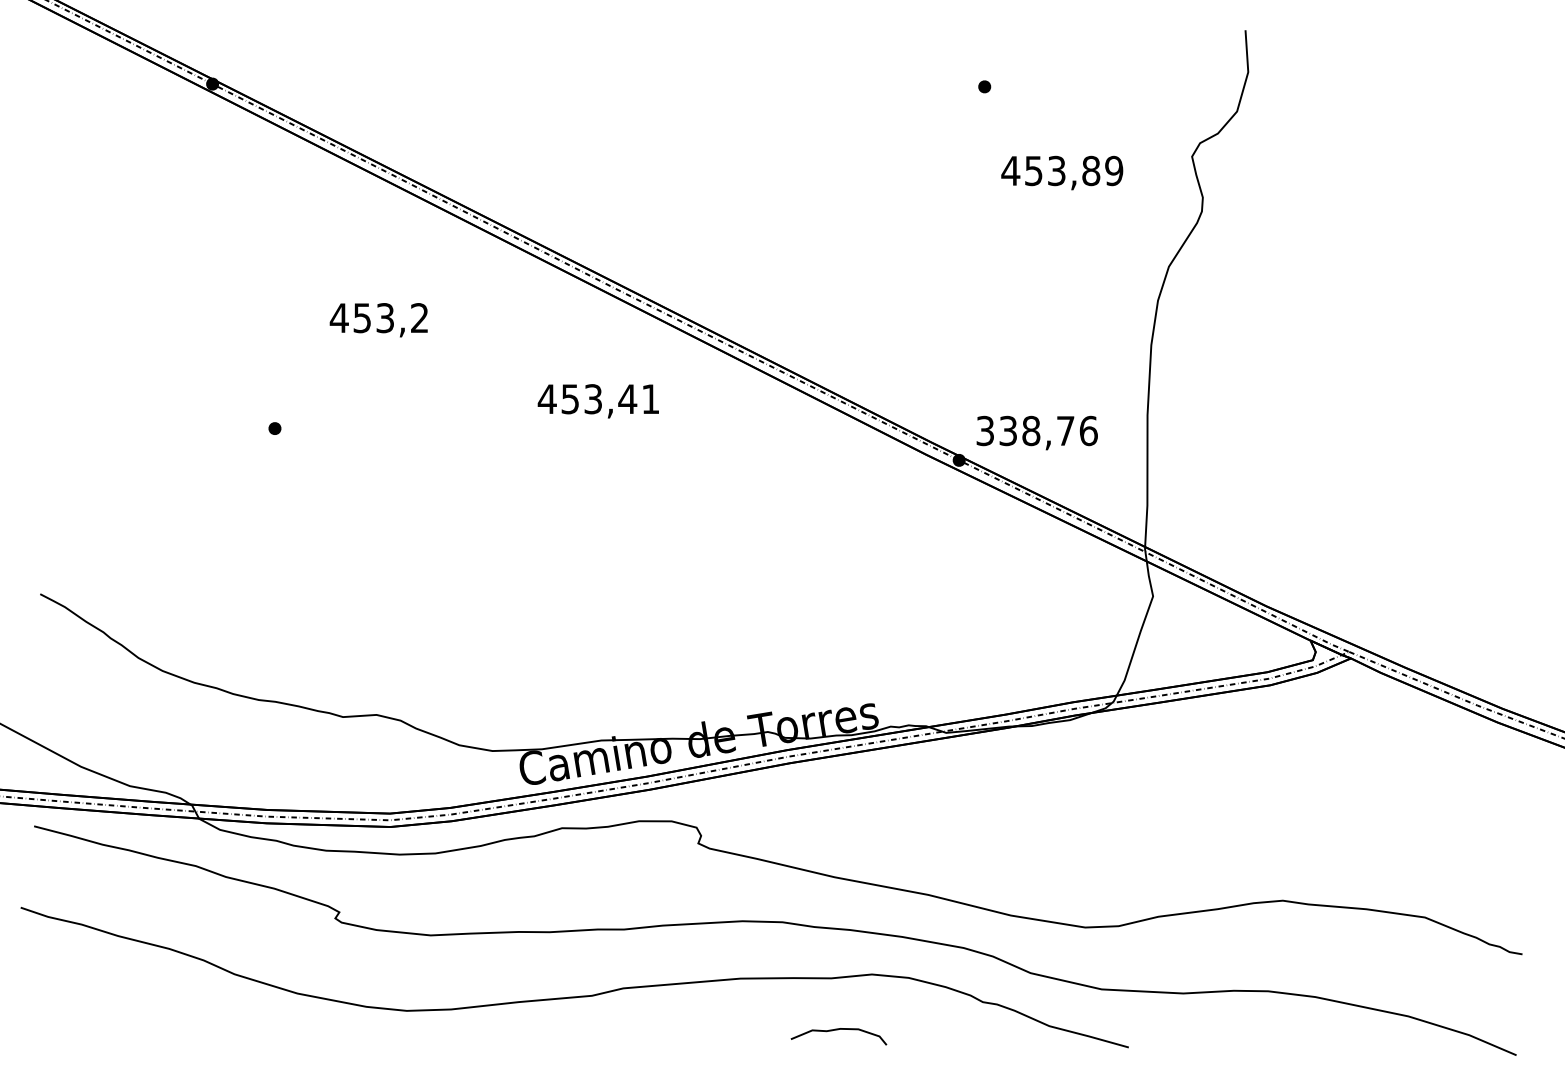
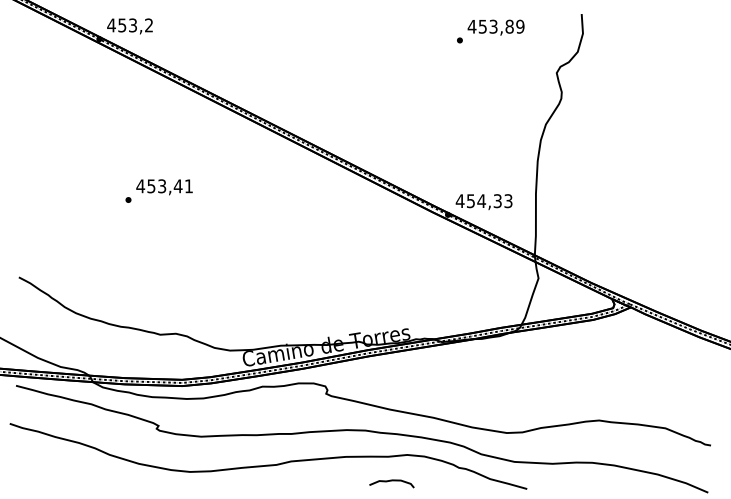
text: (1060, 172) -> (495, 27), moved
text: (377, 320) -> (129, 26), moved
text: (598, 401) -> (164, 187), moved
text: (1035, 431) -> (483, 201), 338,76 -> 454,33

